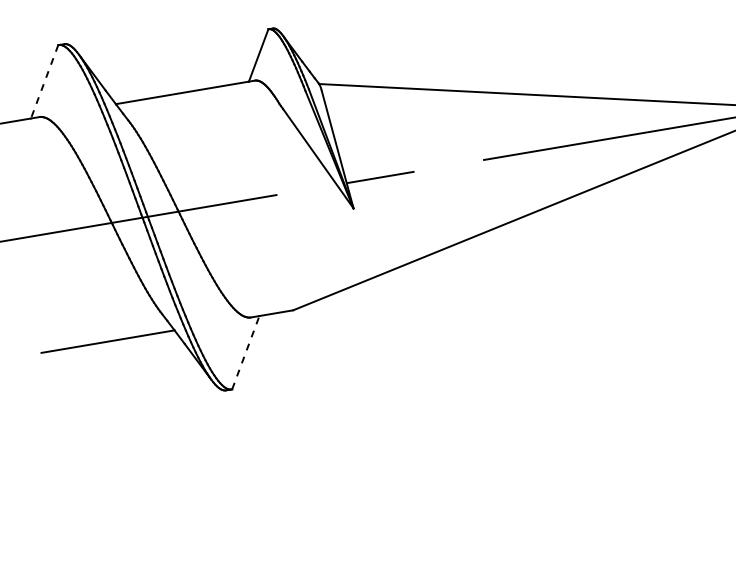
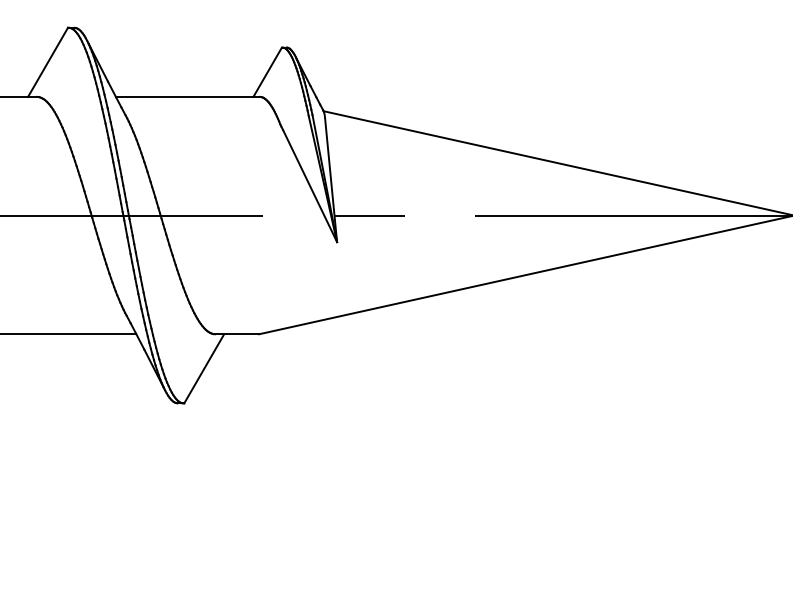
line: (45, 81) -> (48, 62), dashed -> solid
line: (246, 352) -> (204, 368), dashed -> solid

